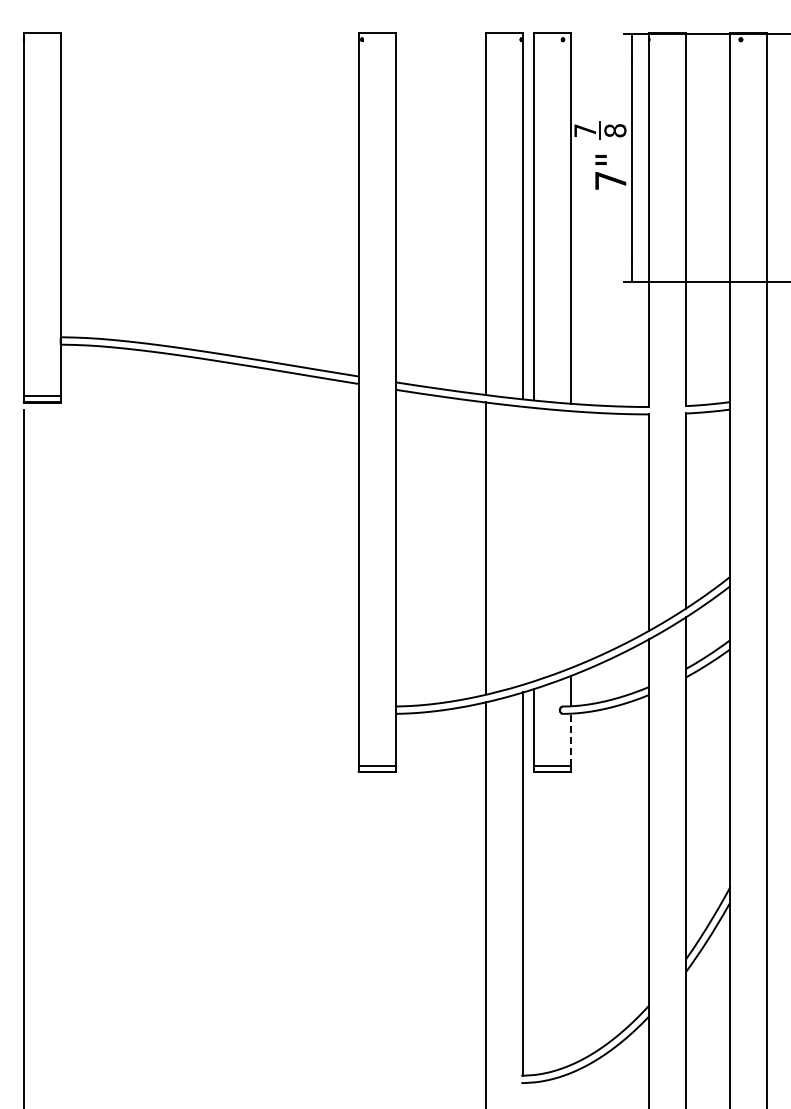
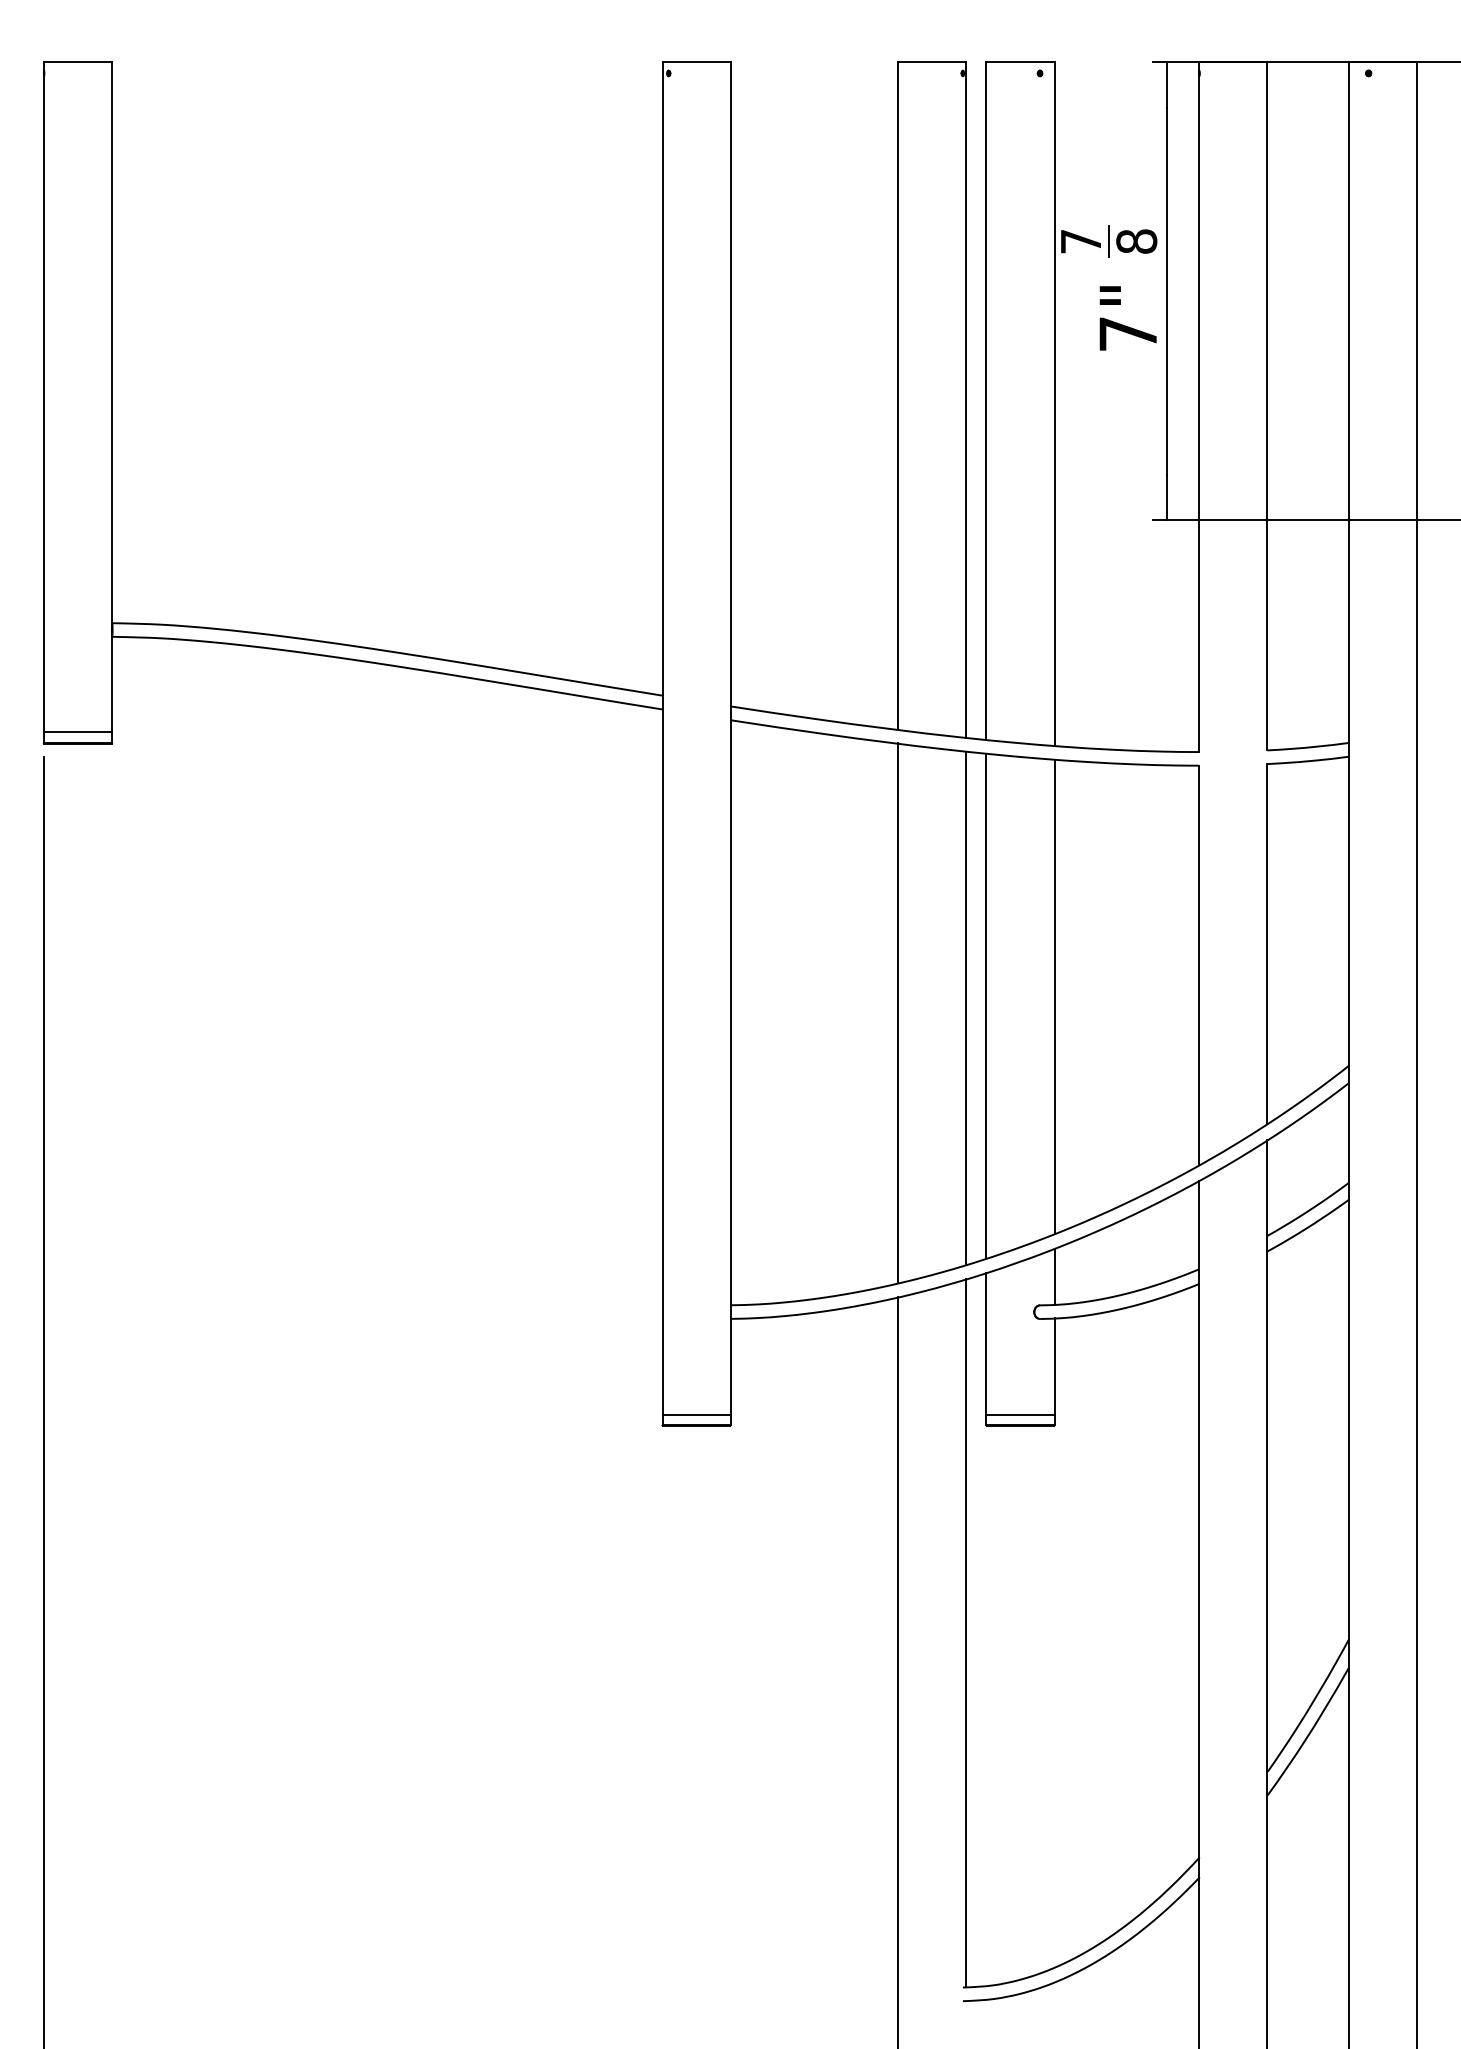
line: (570, 539) -> (1053, 996), added
line: (534, 544) -> (987, 1006), added
line: (523, 545) -> (966, 1007), added
line: (570, 739) -> (1053, 1366), dashed -> solid

